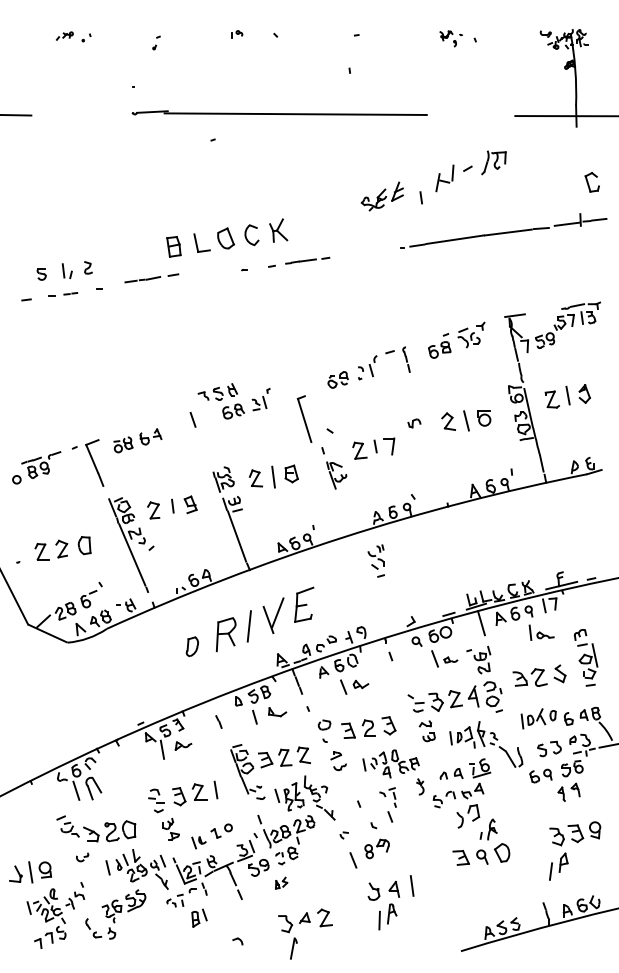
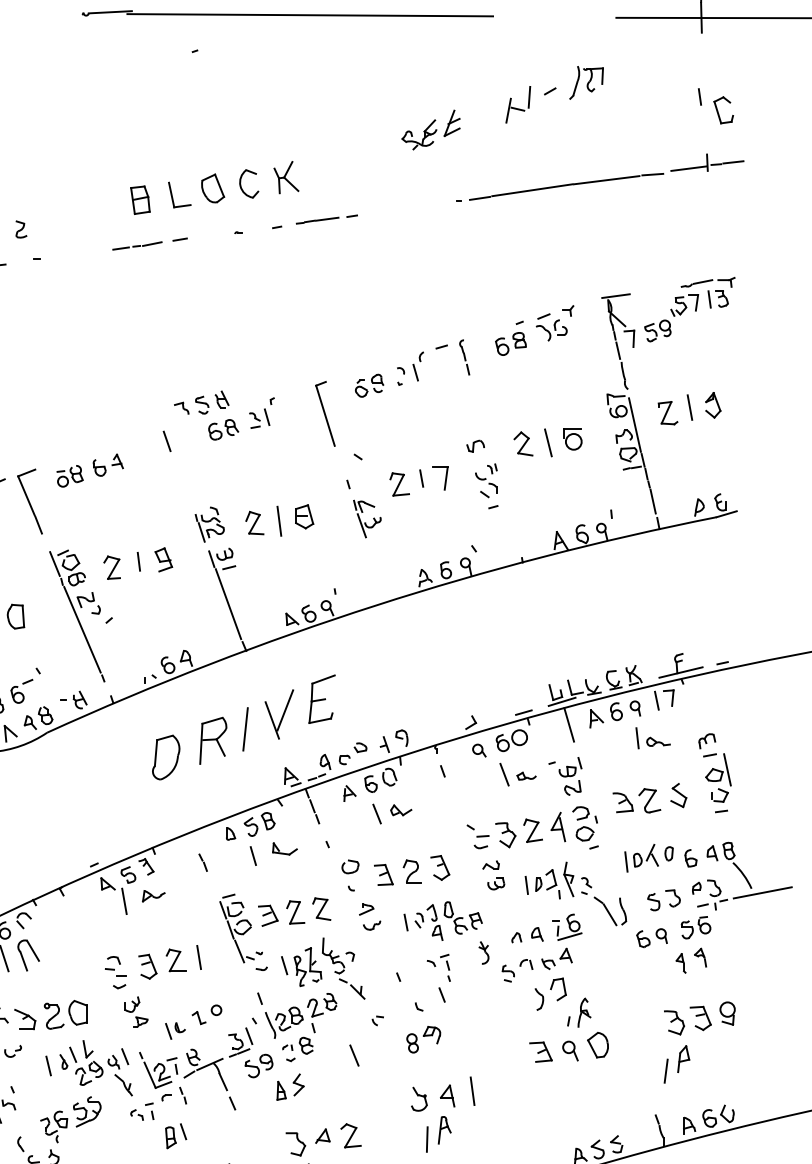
line: (420, 197) -> (698, 96), moved
part: (151, 278) -> (149, 244), moved
part: (304, 418) -> (325, 413), moved
part: (375, 560) -> (485, 485), moved
part: (192, 646) -> (166, 757), size x1.67
line: (353, 860) -> (354, 1055), moved
part: (281, 883) -> (290, 1087), size x1.67

